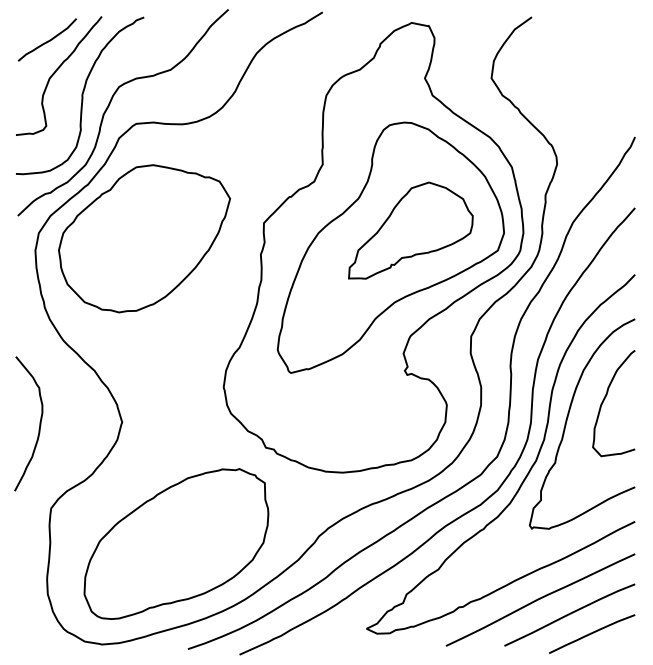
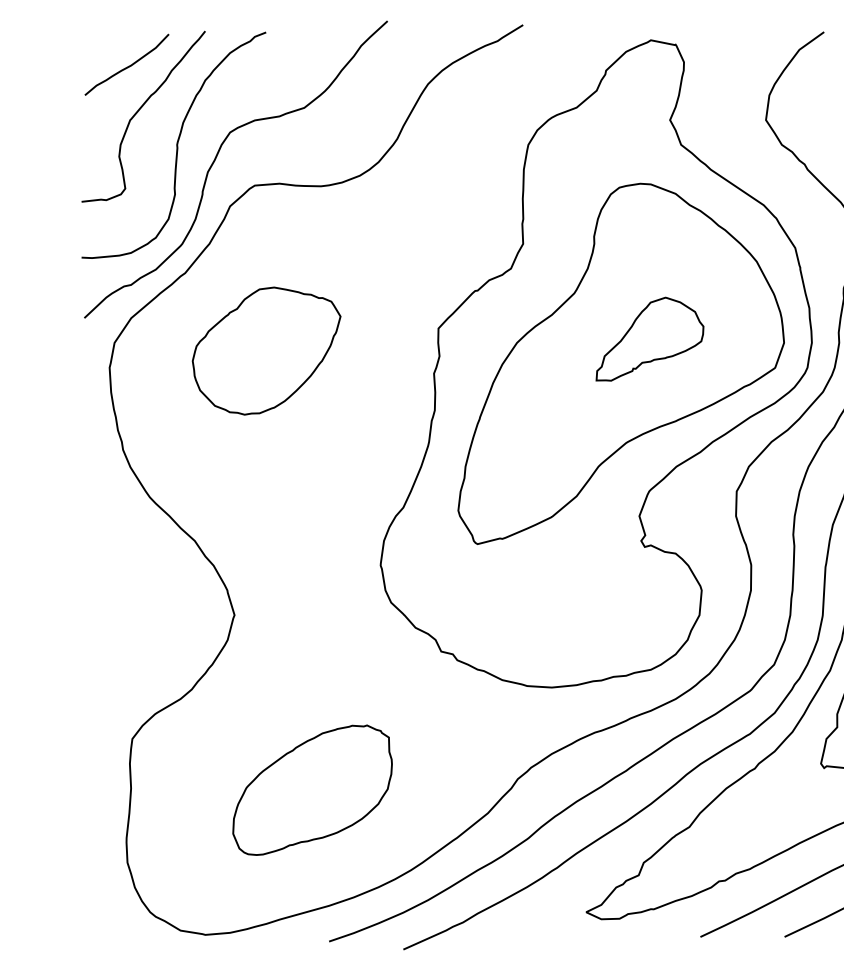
part: (410, 230) -> (649, 339), size x0.6
part: (144, 238) -> (266, 350), size x0.6
curve: (39, 423) -> (115, 616), removed
part: (176, 543) -> (312, 789), size x0.6

